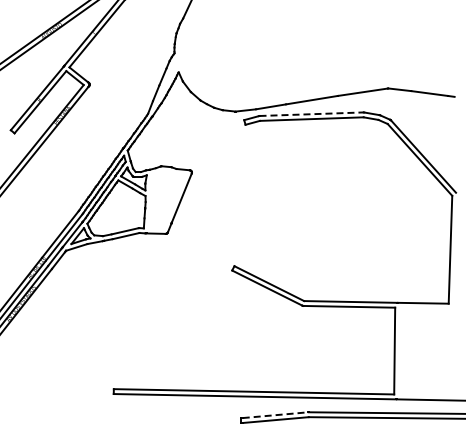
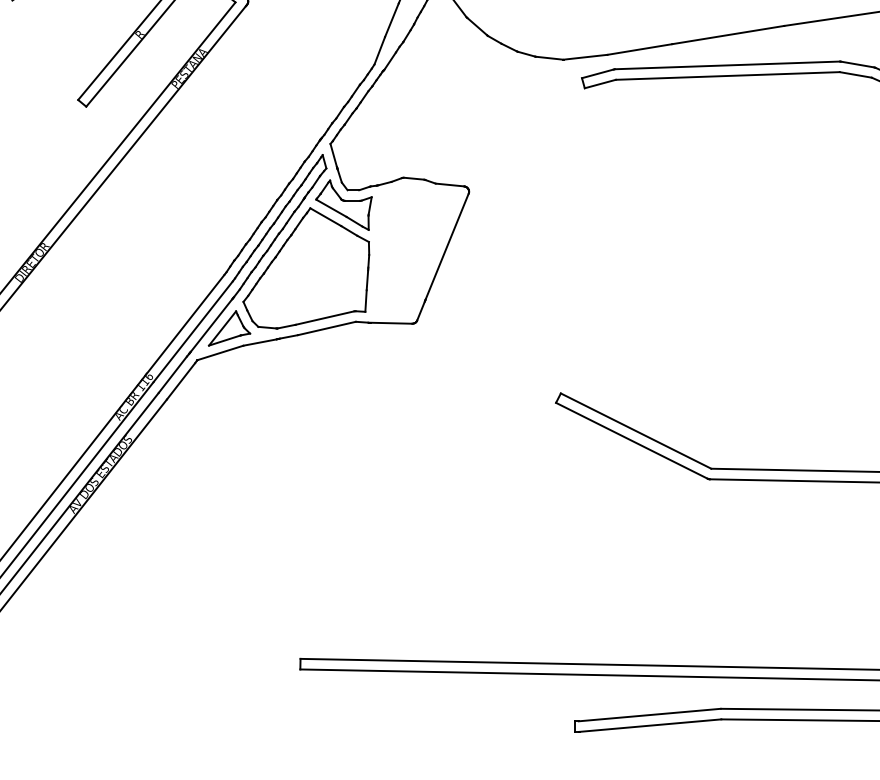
line: (312, 114) -> (729, 66), dashed -> solid
line: (276, 415) -> (651, 715), dashed -> solid

